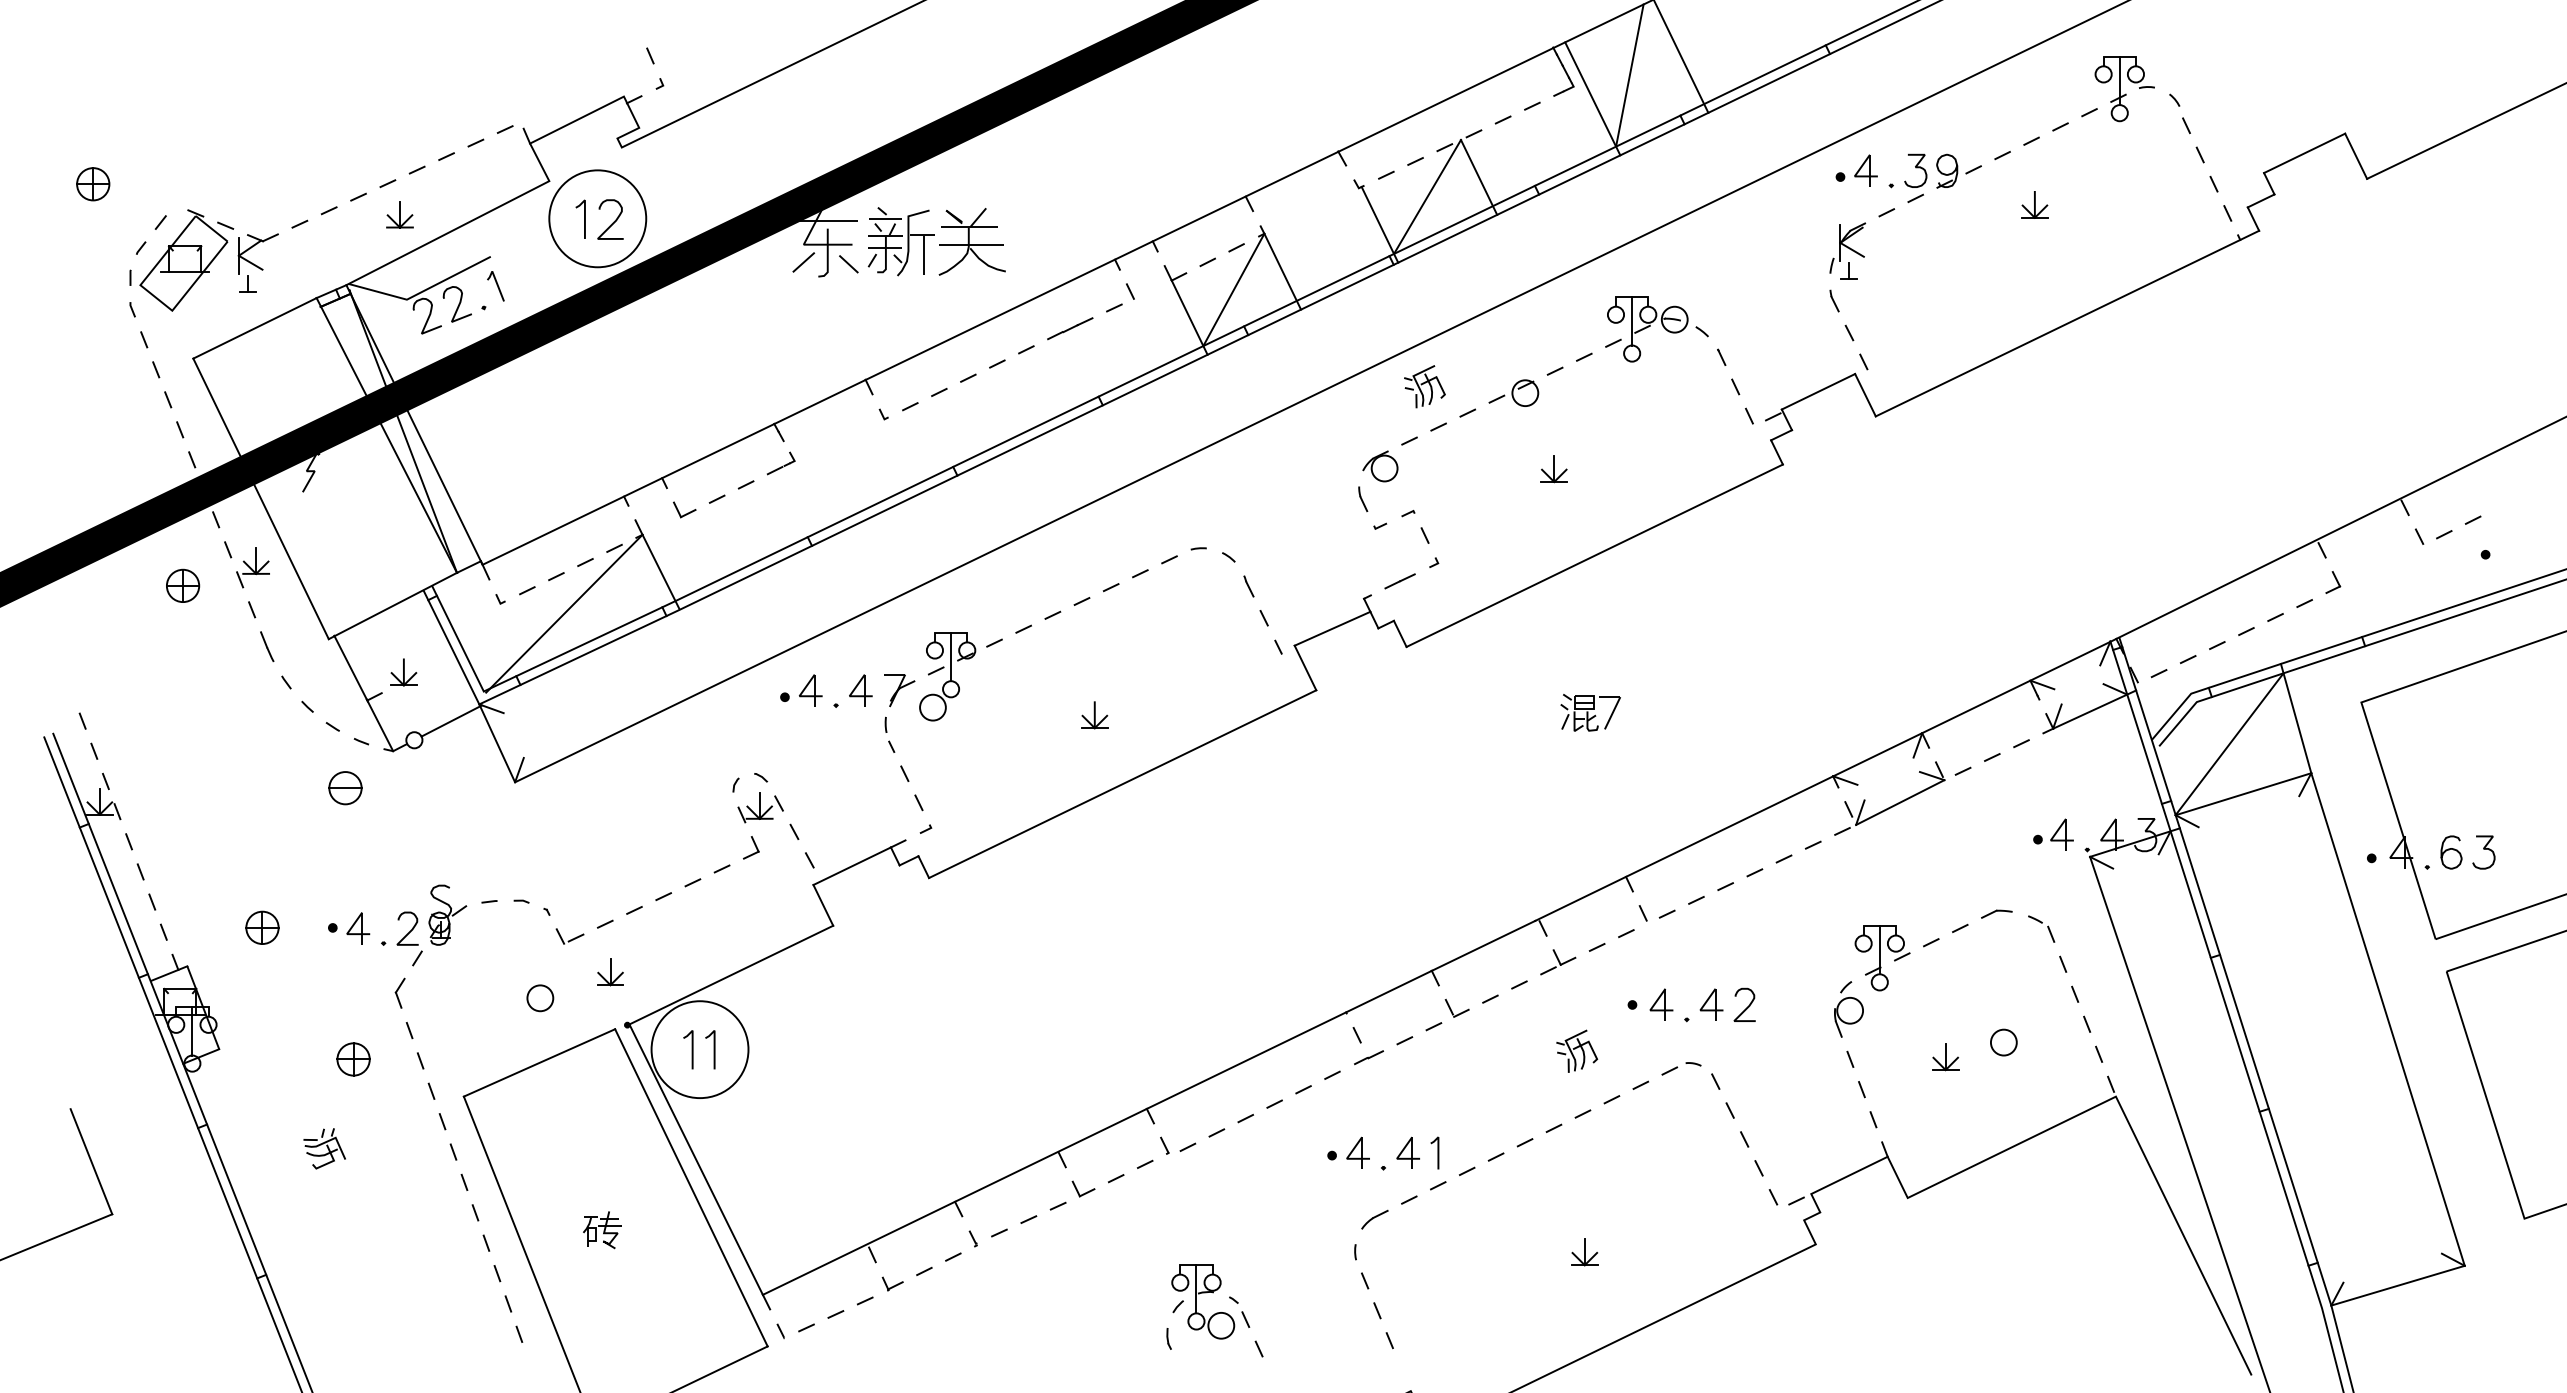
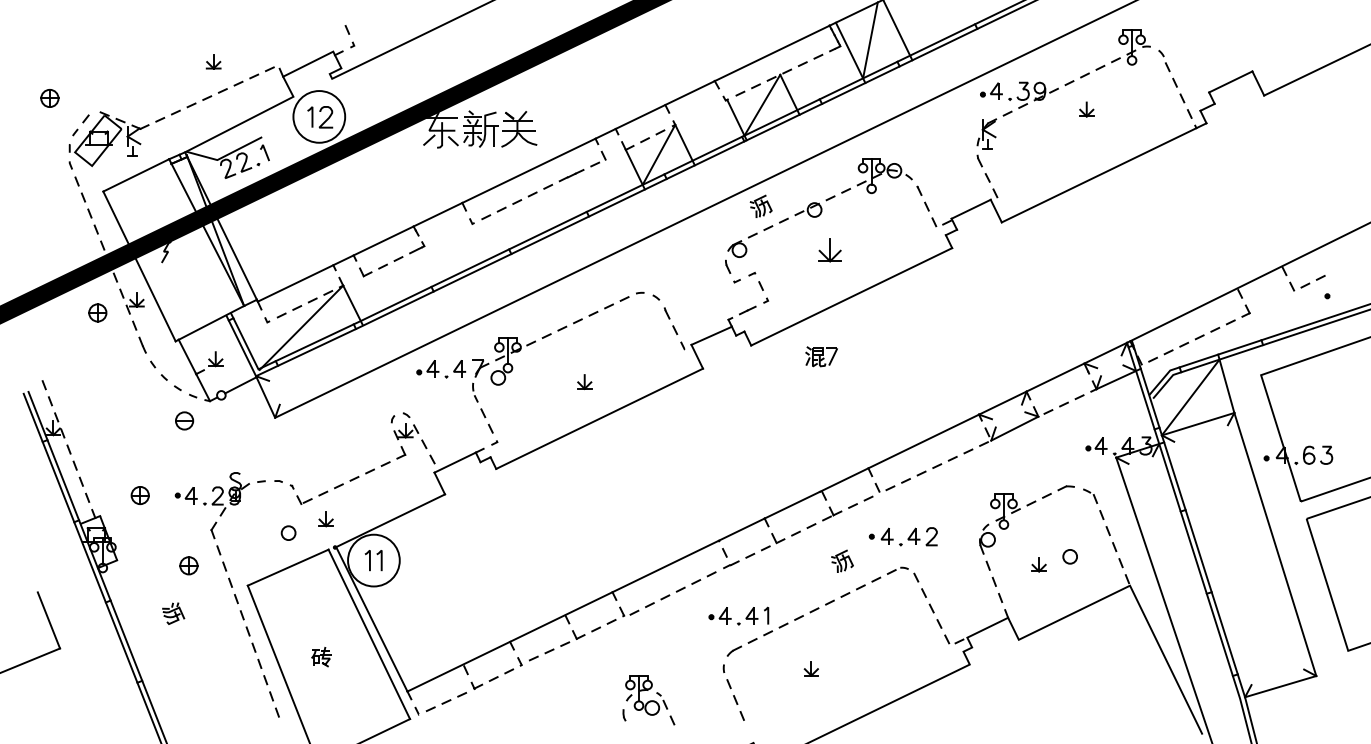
part: (399, 214) -> (213, 61), moved
part: (1553, 468) -> (829, 250), size x1.6
part: (1590, 712) -> (821, 356), moved
part: (1583, 1251) -> (810, 668), moved

